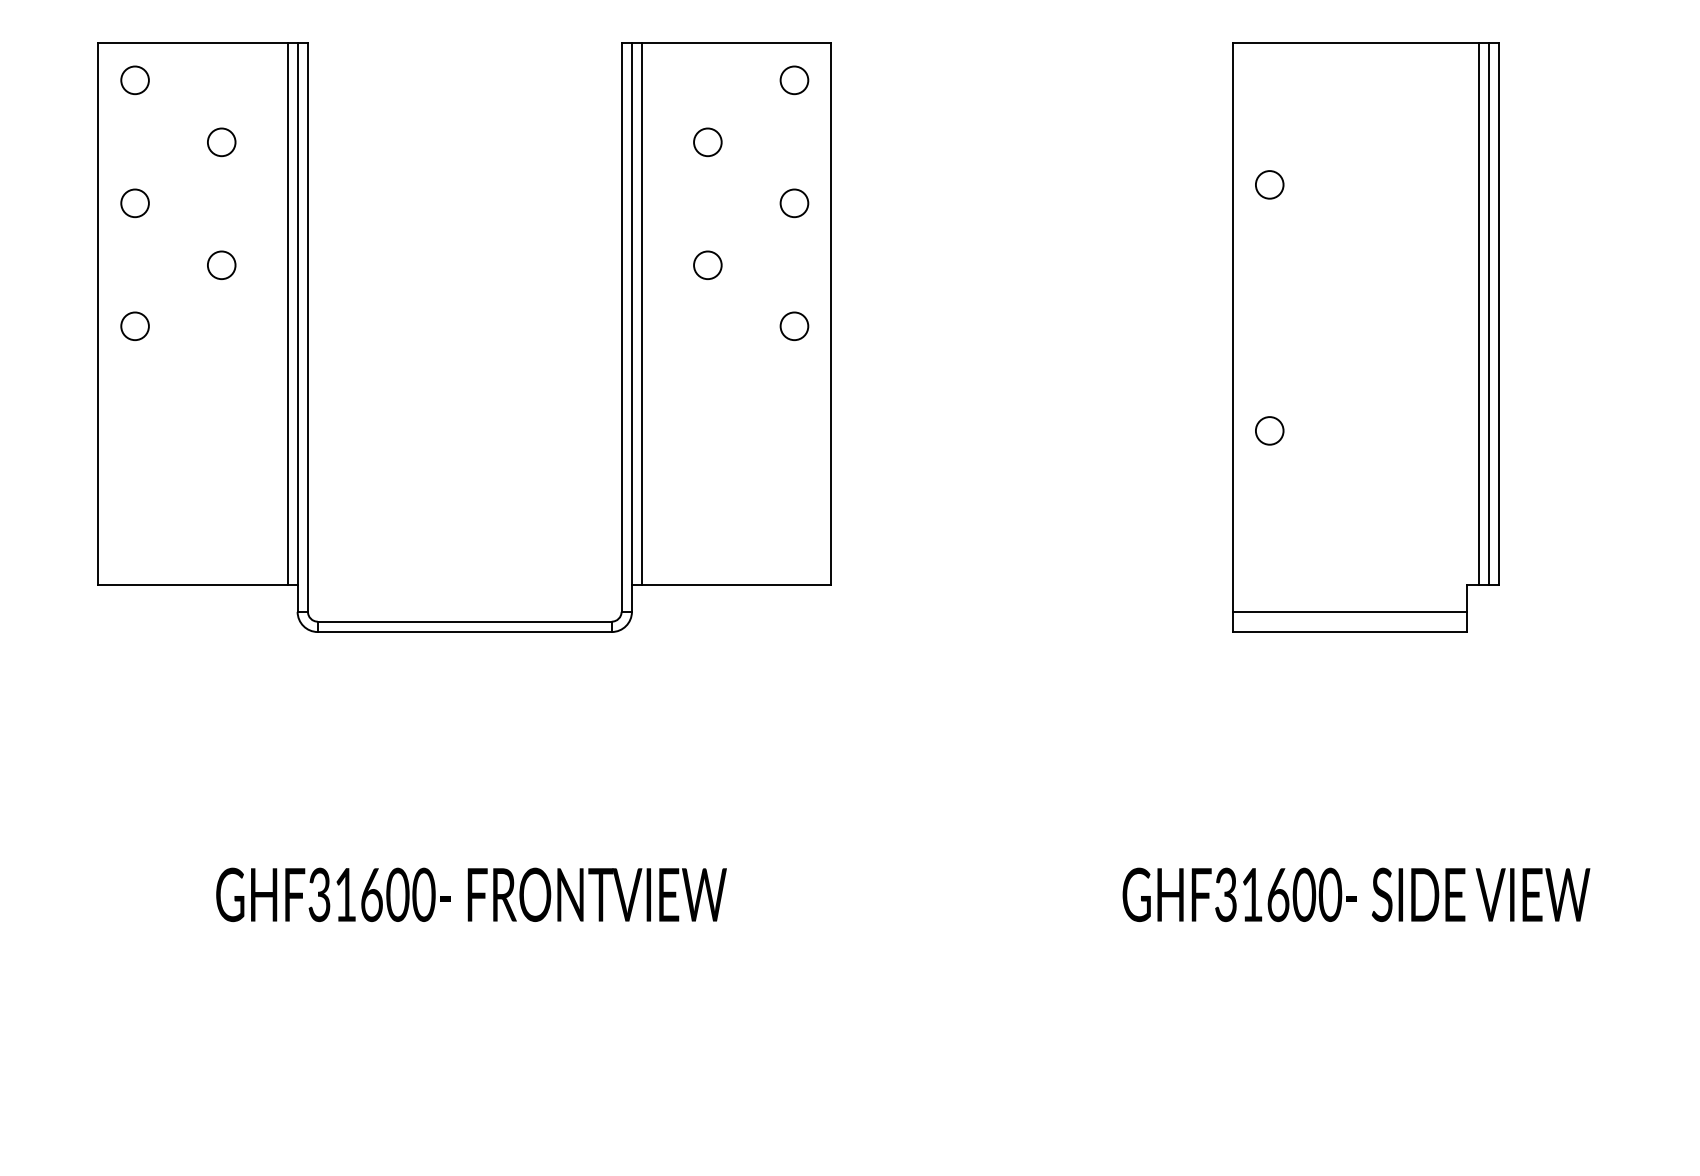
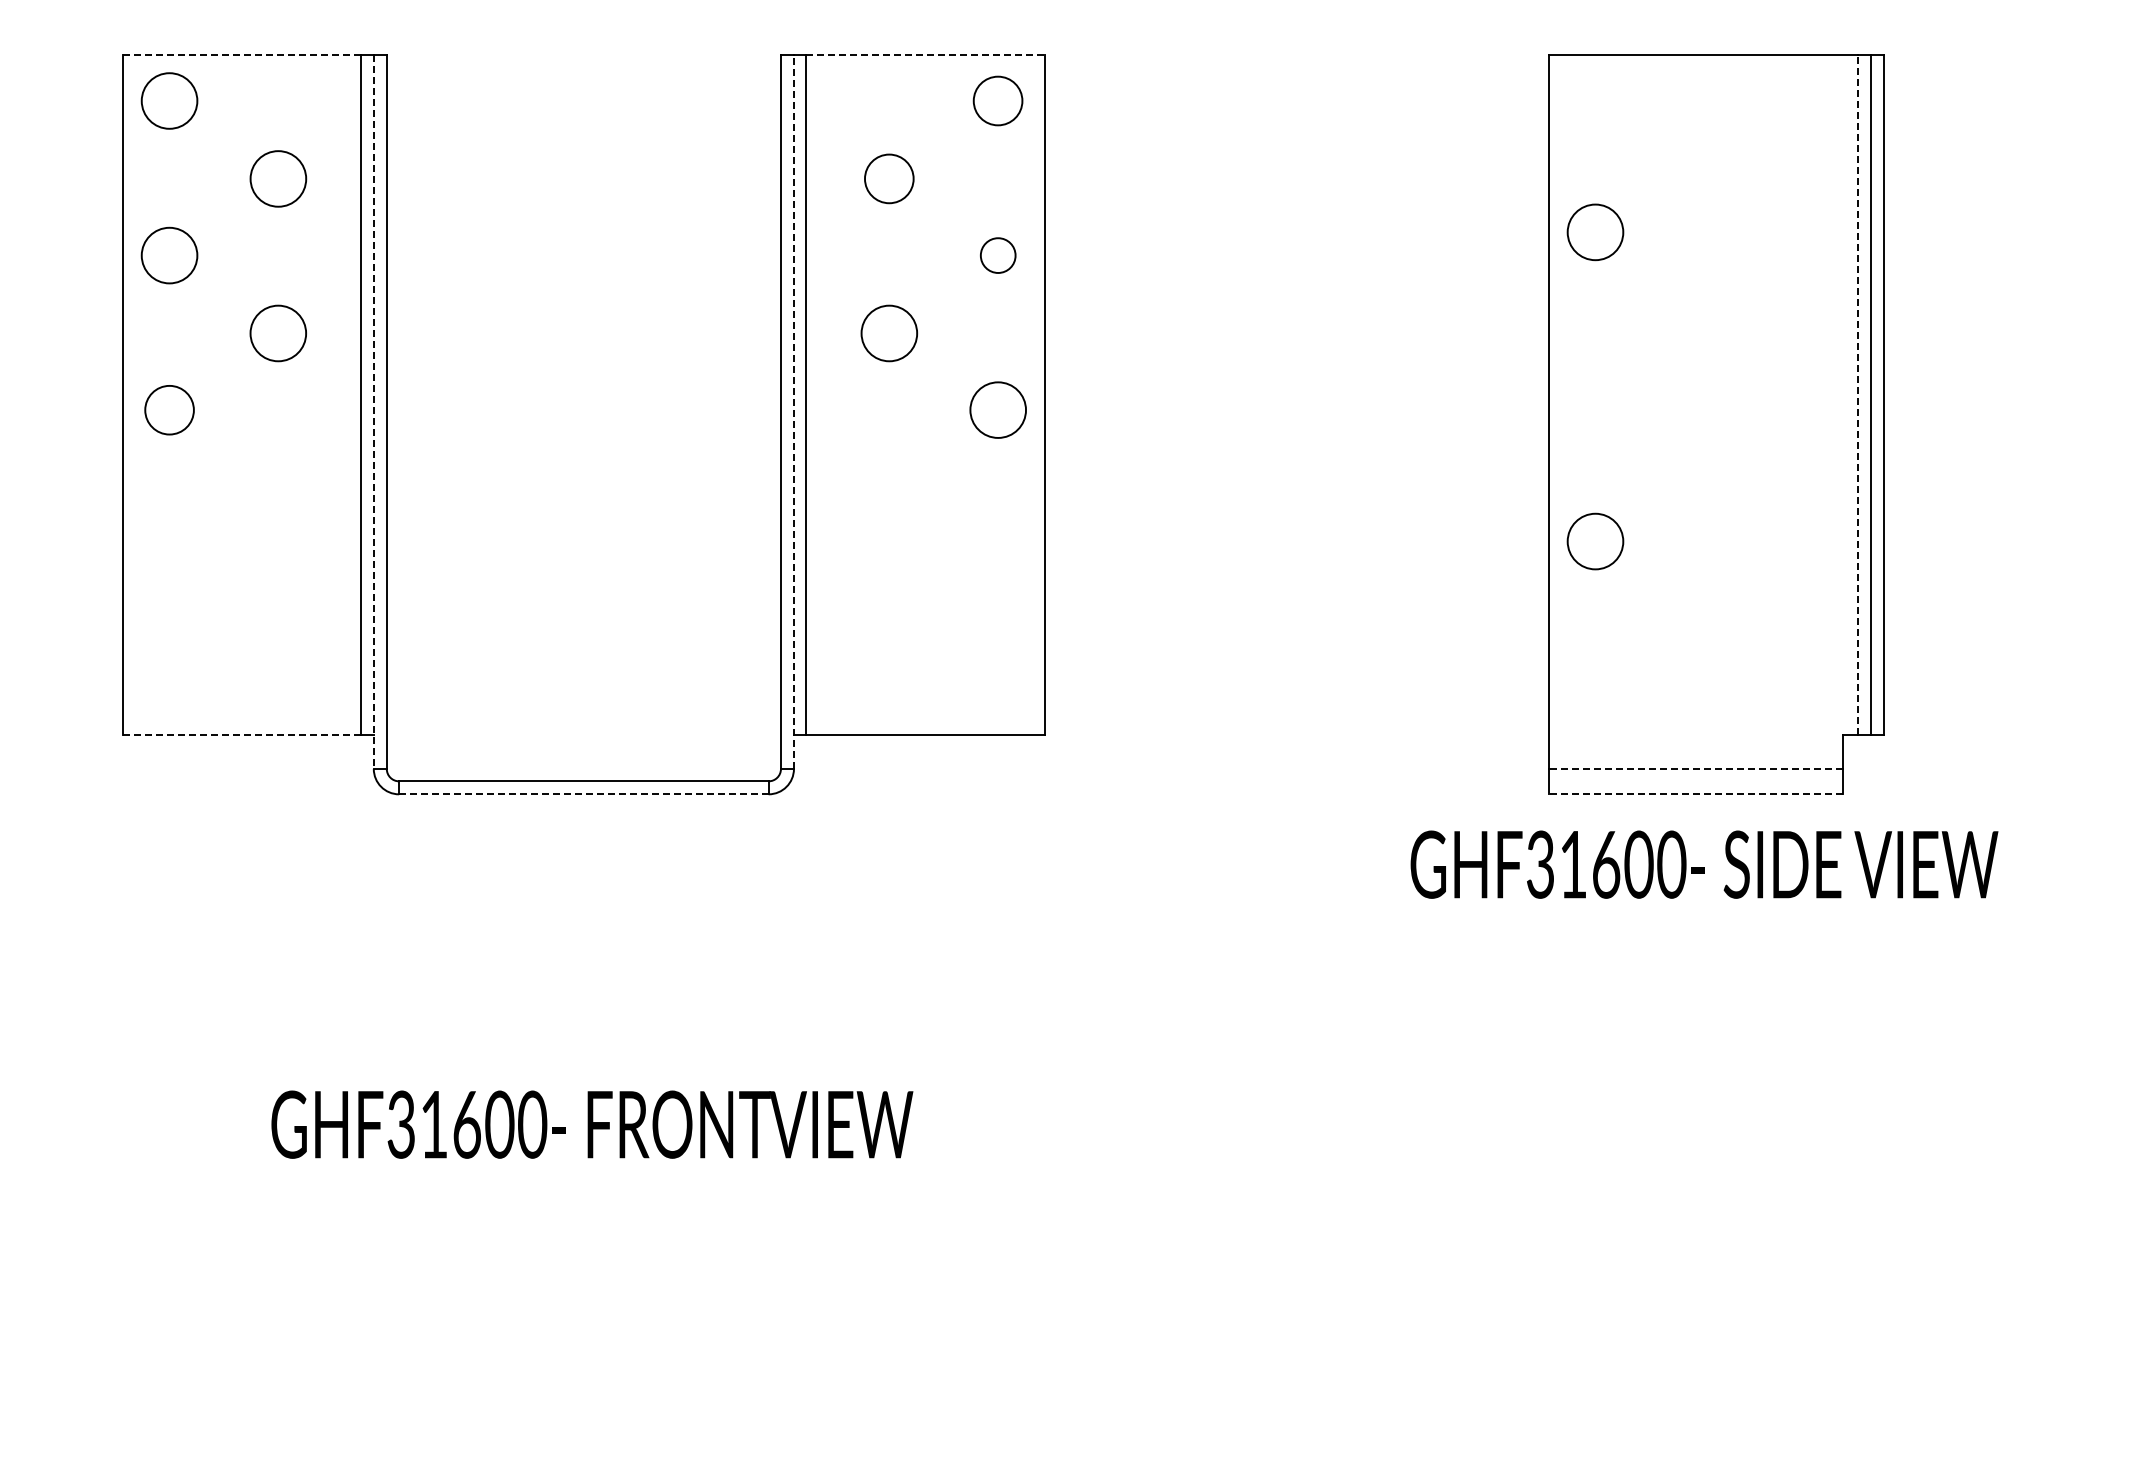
line: (193, 43) -> (242, 54), solid -> dashed
line: (736, 43) -> (925, 54), solid -> dashed
circle: (135, 79) -> (169, 100), size x1.6
circle: (794, 79) -> (998, 100), size x1.4
circle: (221, 142) -> (278, 178), size x1.6
circle: (707, 142) -> (889, 178), size x1.4
circle: (1269, 184) -> (1595, 232), size x1.6
circle: (135, 203) -> (169, 255), size x1.6
circle: (221, 265) -> (278, 333), size x1.6
circle: (707, 265) -> (889, 333), size x1.6
line: (1479, 313) -> (1858, 394), solid -> dashed
circle: (135, 325) -> (169, 409), size x1.4
circle: (793, 325) -> (997, 409), size x1.6
line: (631, 327) -> (793, 411), solid -> dashed
line: (297, 328) -> (373, 412), solid -> dashed
circle: (1269, 430) -> (1595, 541), size x1.6
line: (192, 584) -> (241, 734), solid -> dashed
line: (1349, 611) -> (1695, 768), solid -> dashed
line: (464, 632) -> (583, 794), solid -> dashed
line: (1349, 632) -> (1695, 794), solid -> dashed
text: (1356, 894) -> (1704, 864), moved

